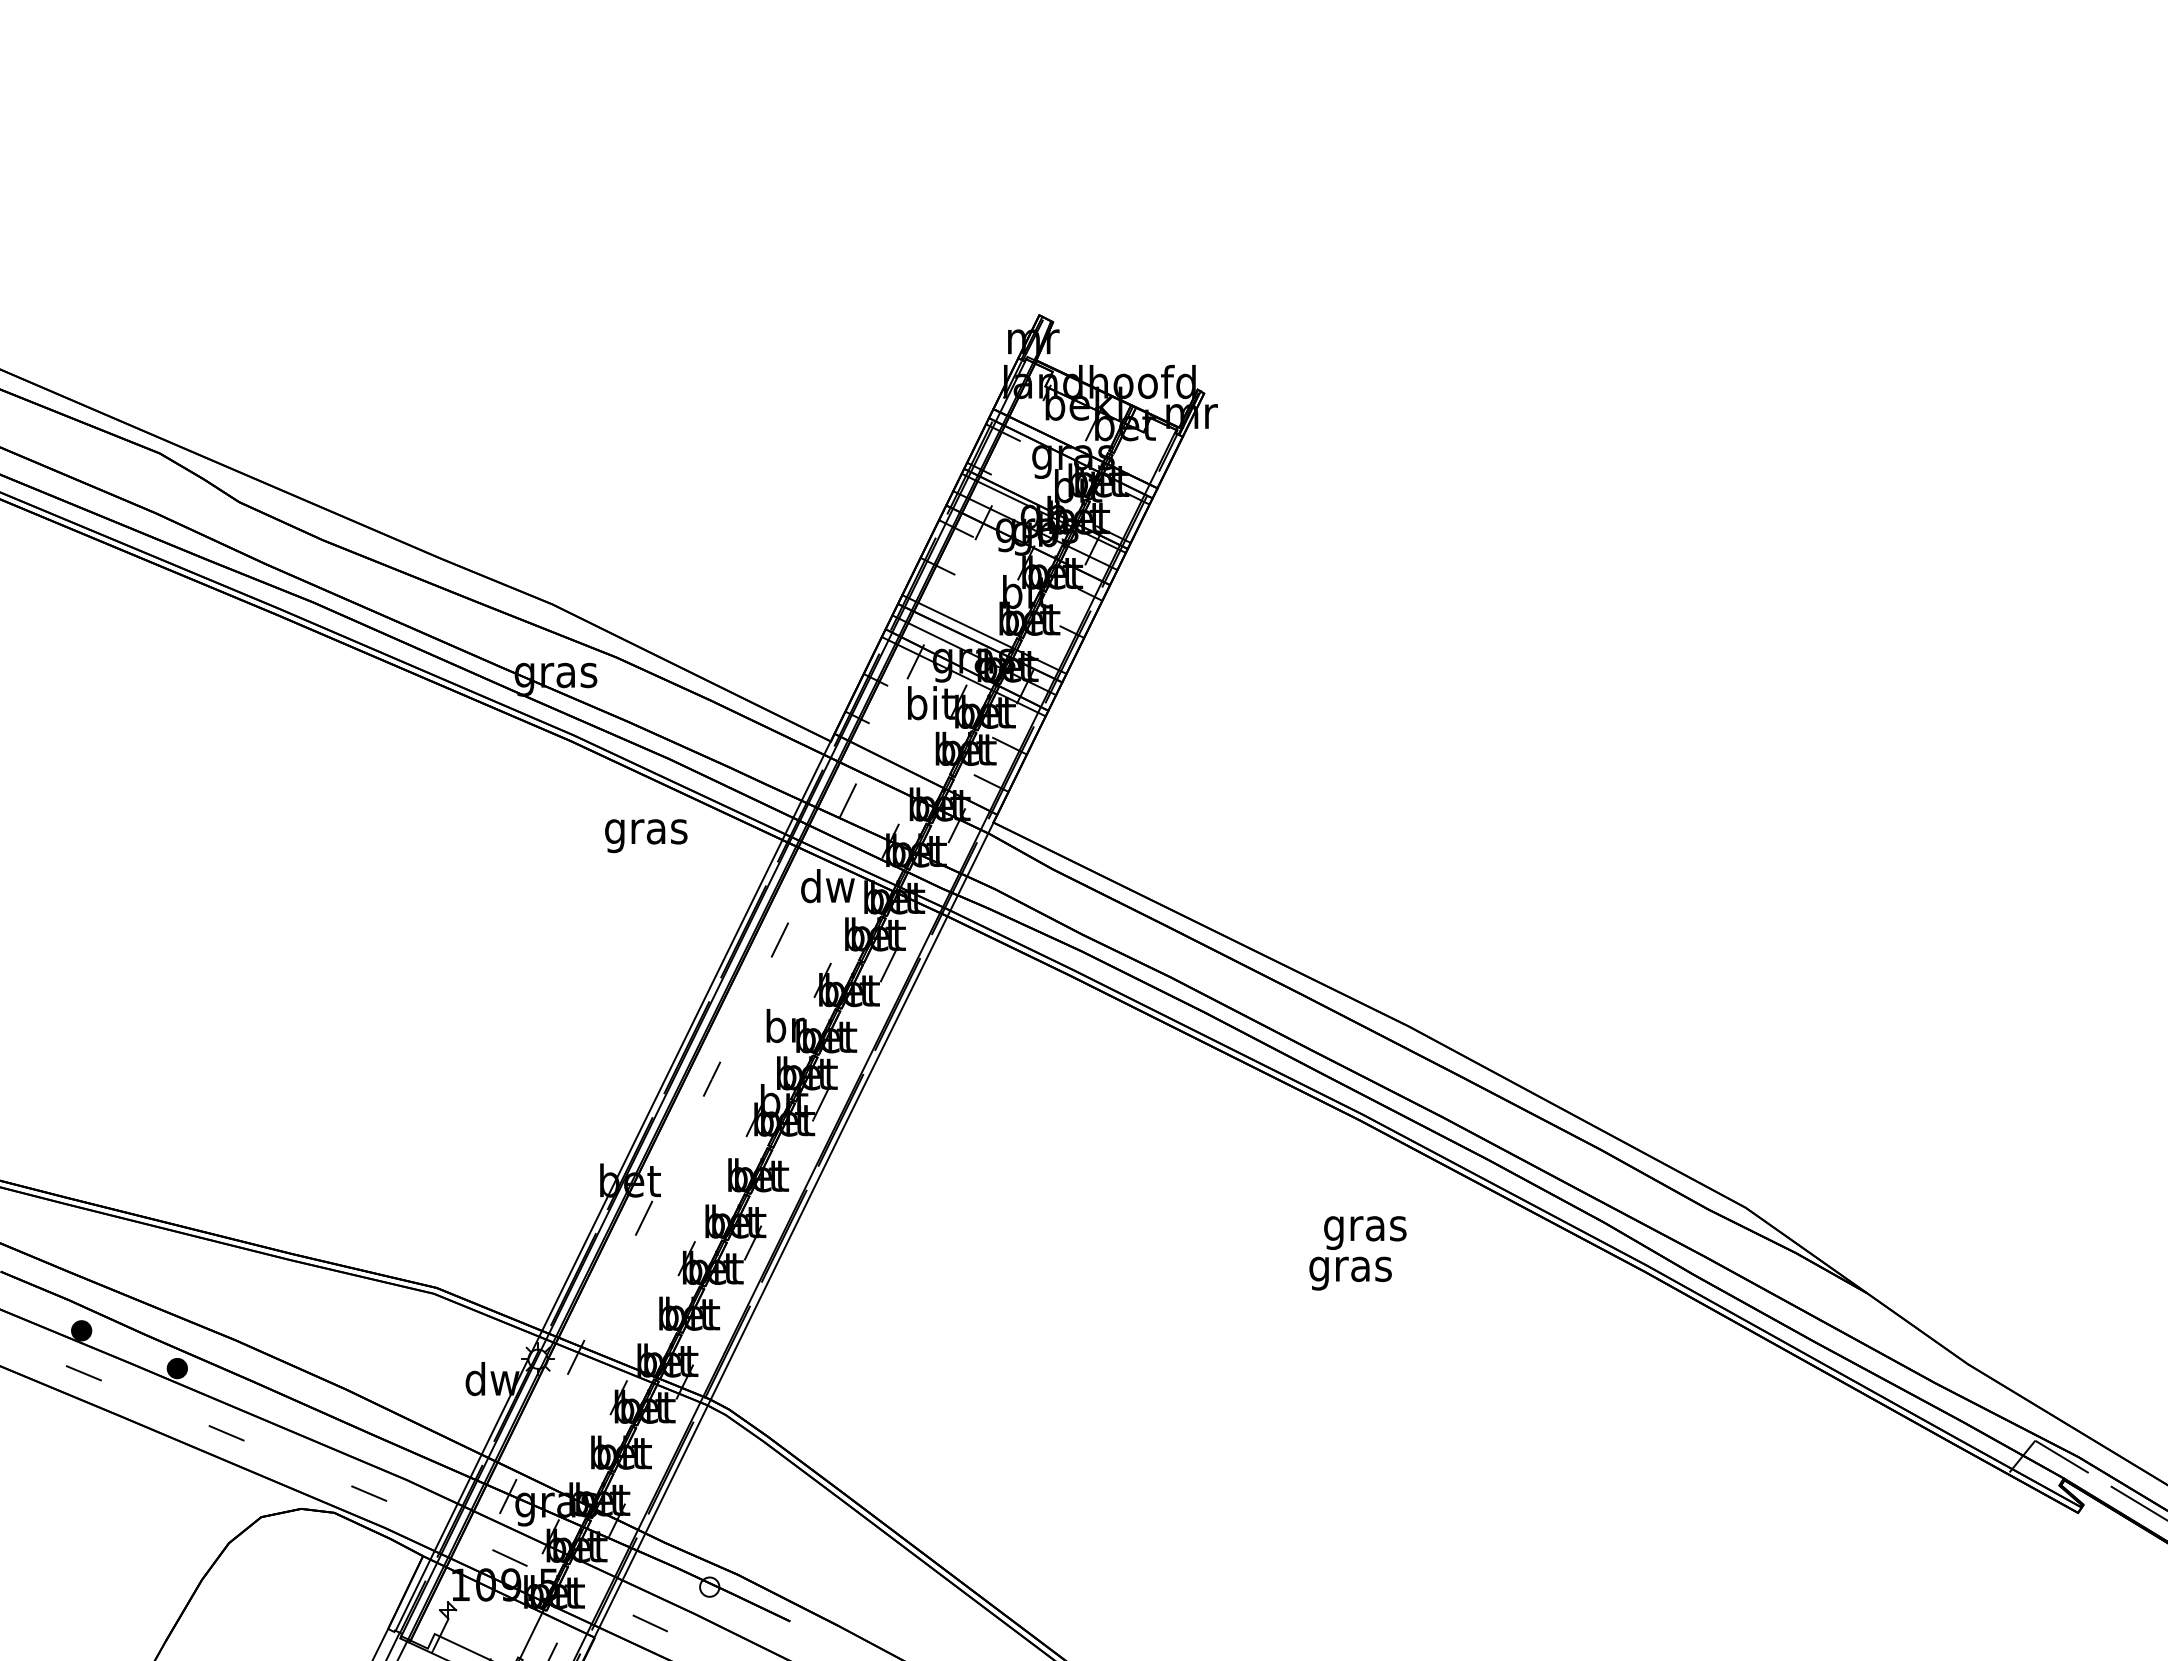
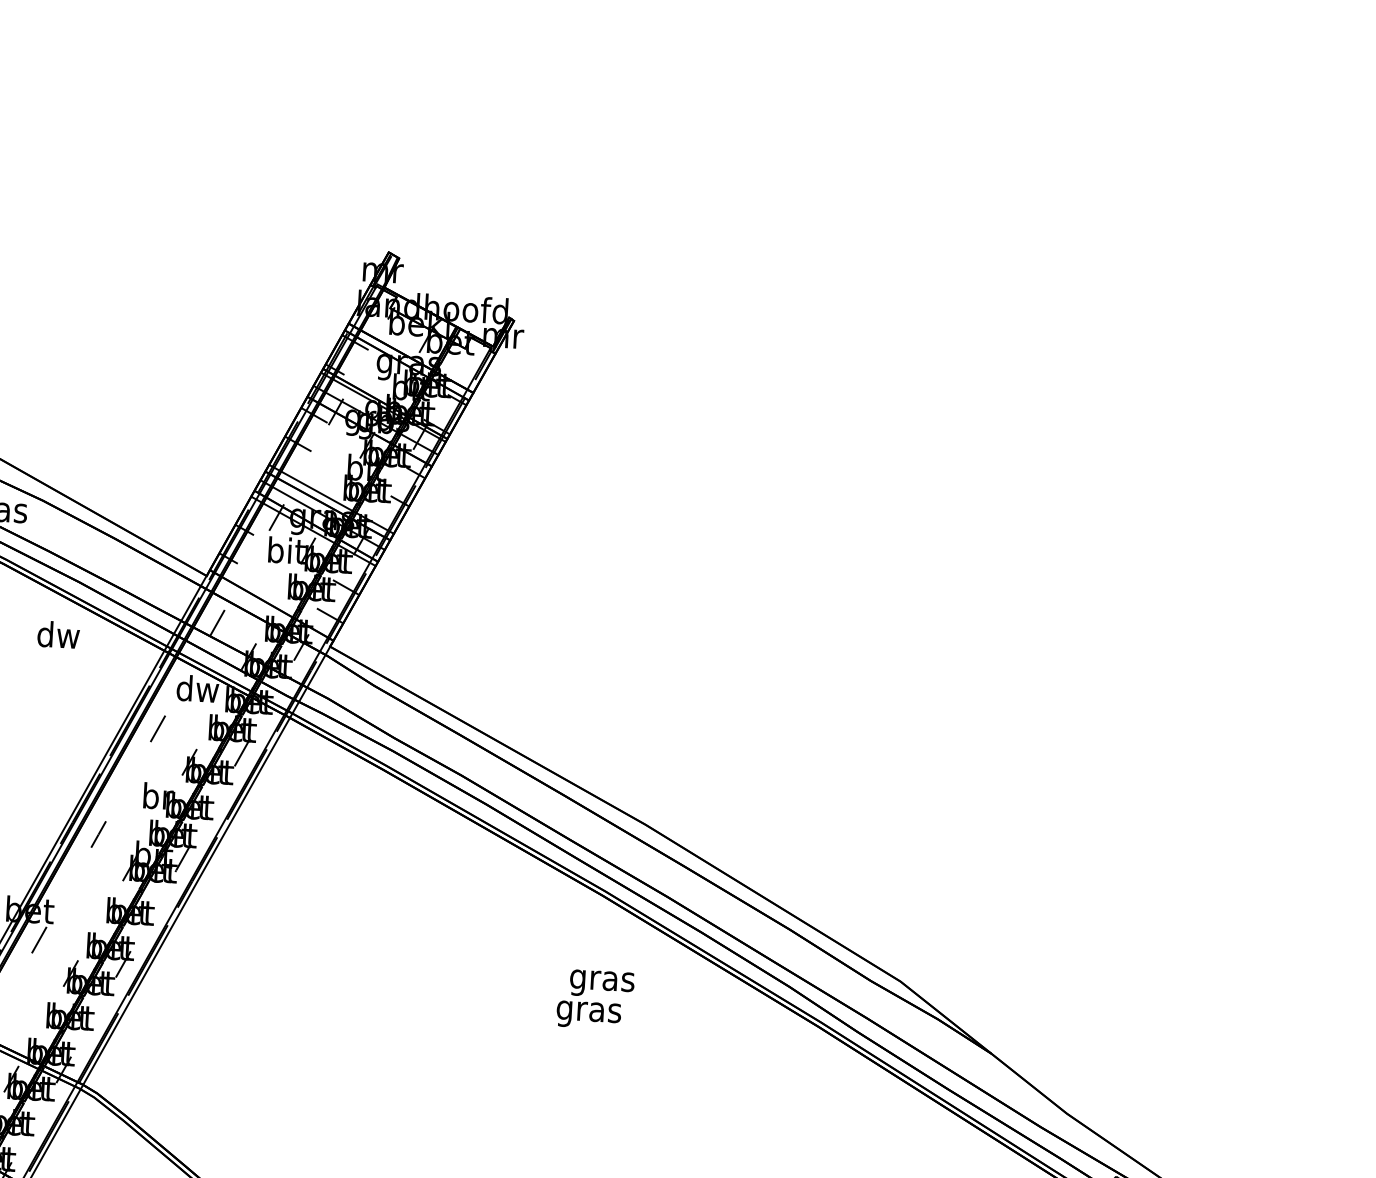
text: (646, 831) -> (58, 638), gras -> dw

